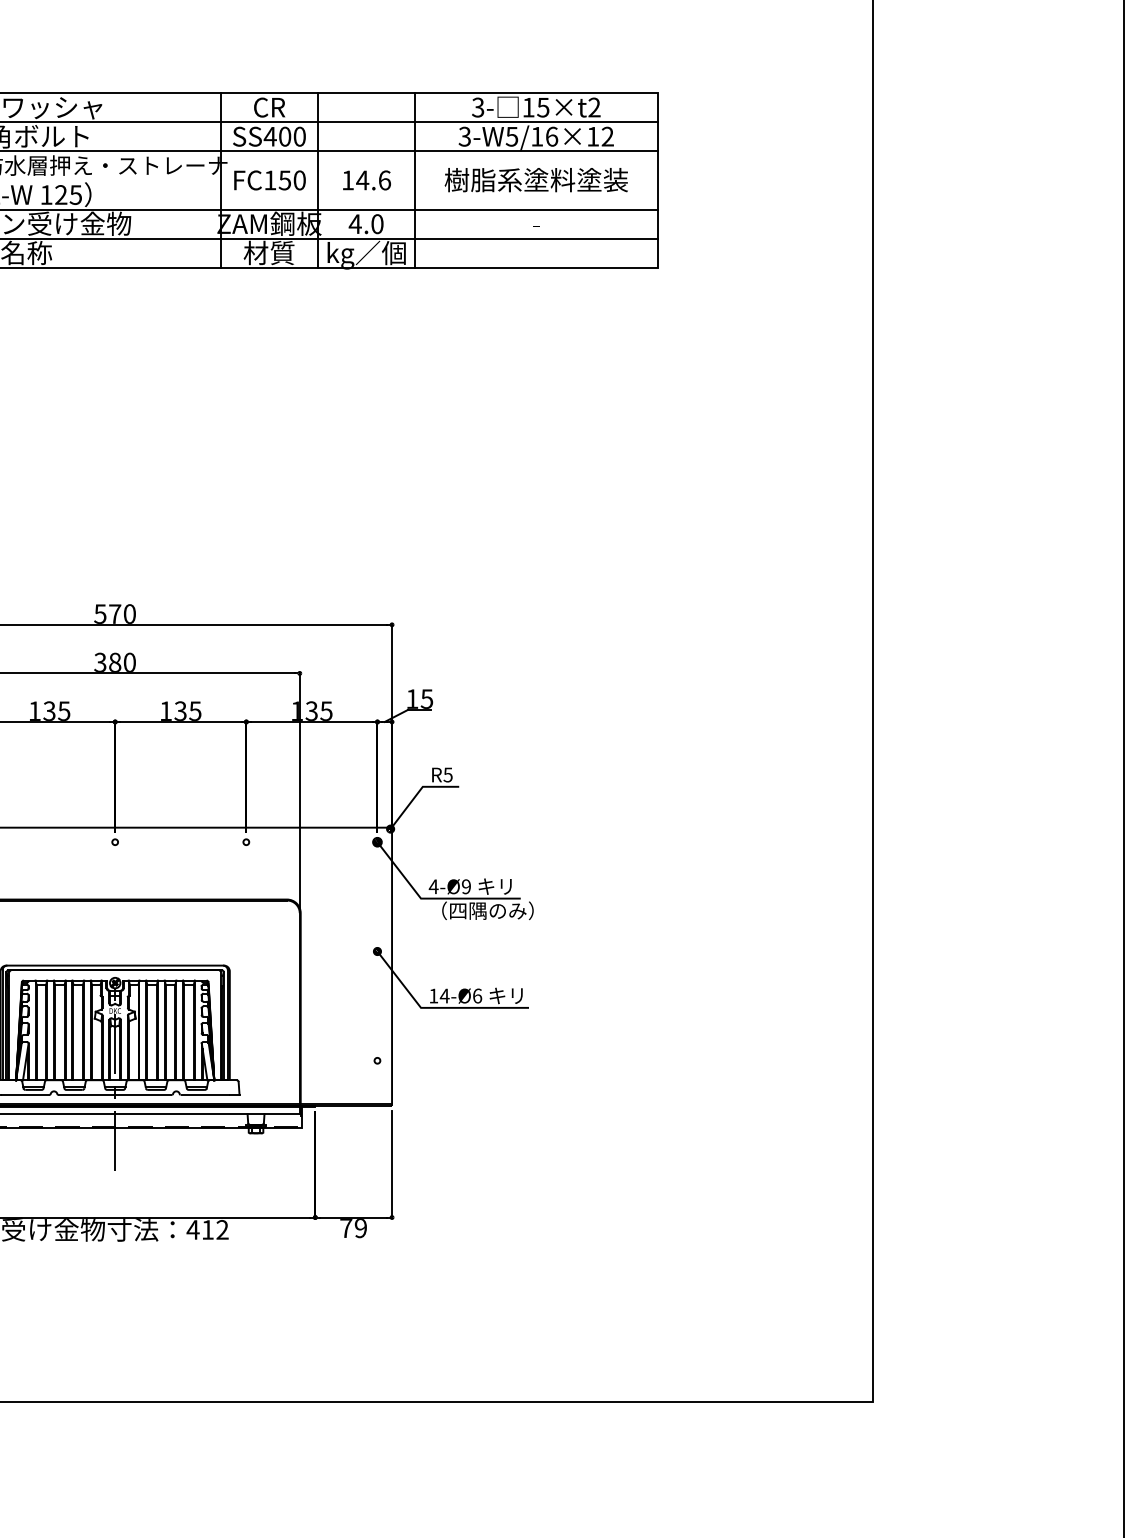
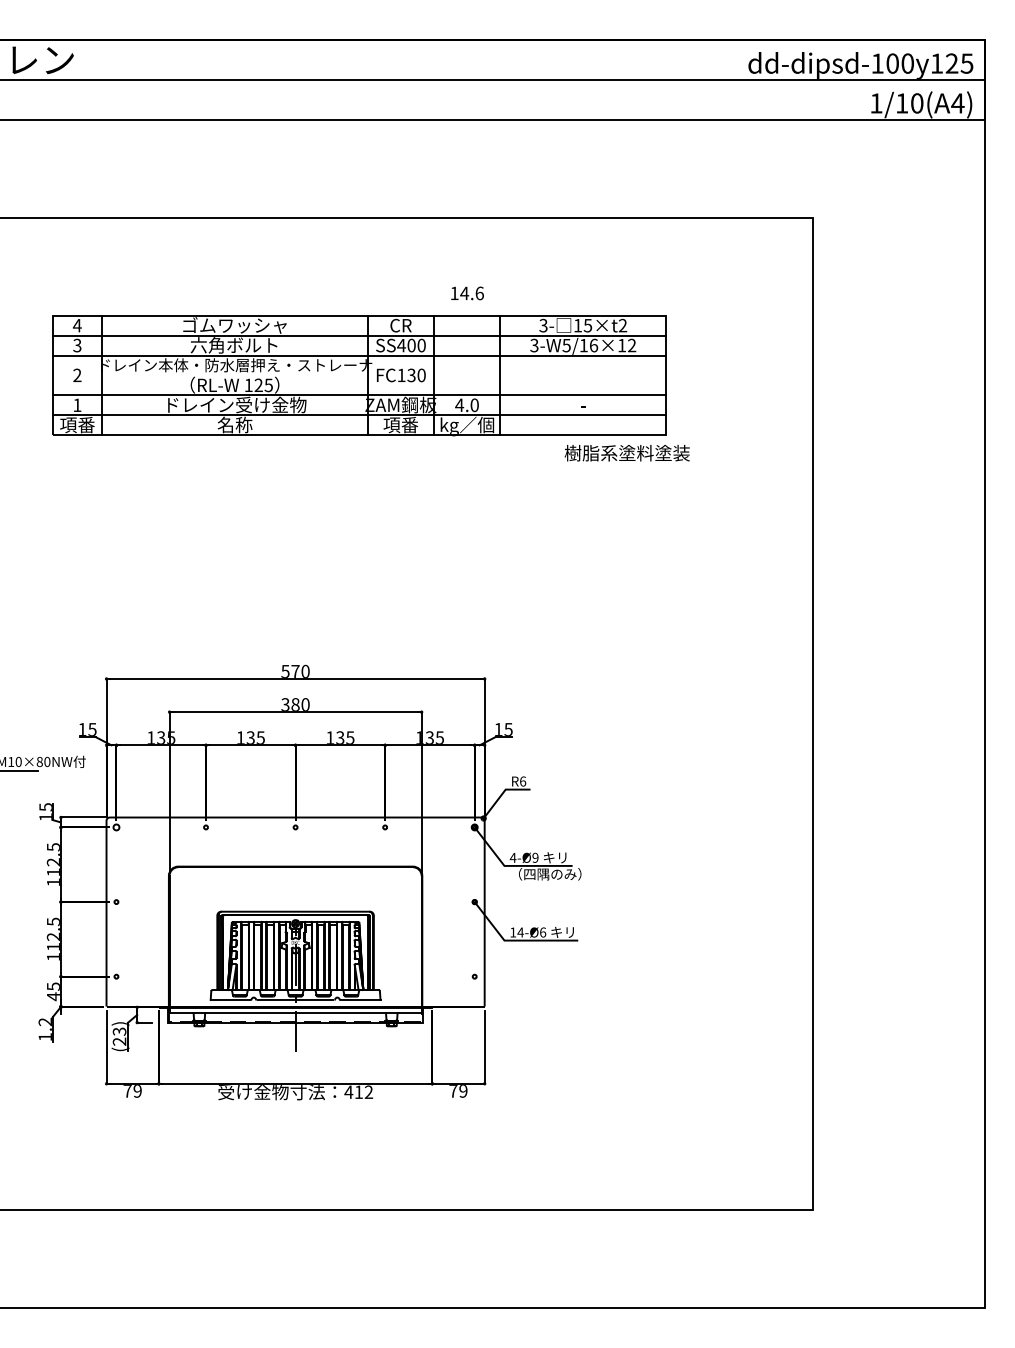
text: (284, 179) -> (411, 374), FC150 -> FC130
text: (366, 180) -> (467, 293), moved
text: (535, 180) -> (626, 453), moved
text: (268, 252) -> (400, 424), 材質 -> 項番
text: (447, 774) -> (522, 781), R5 -> R6

